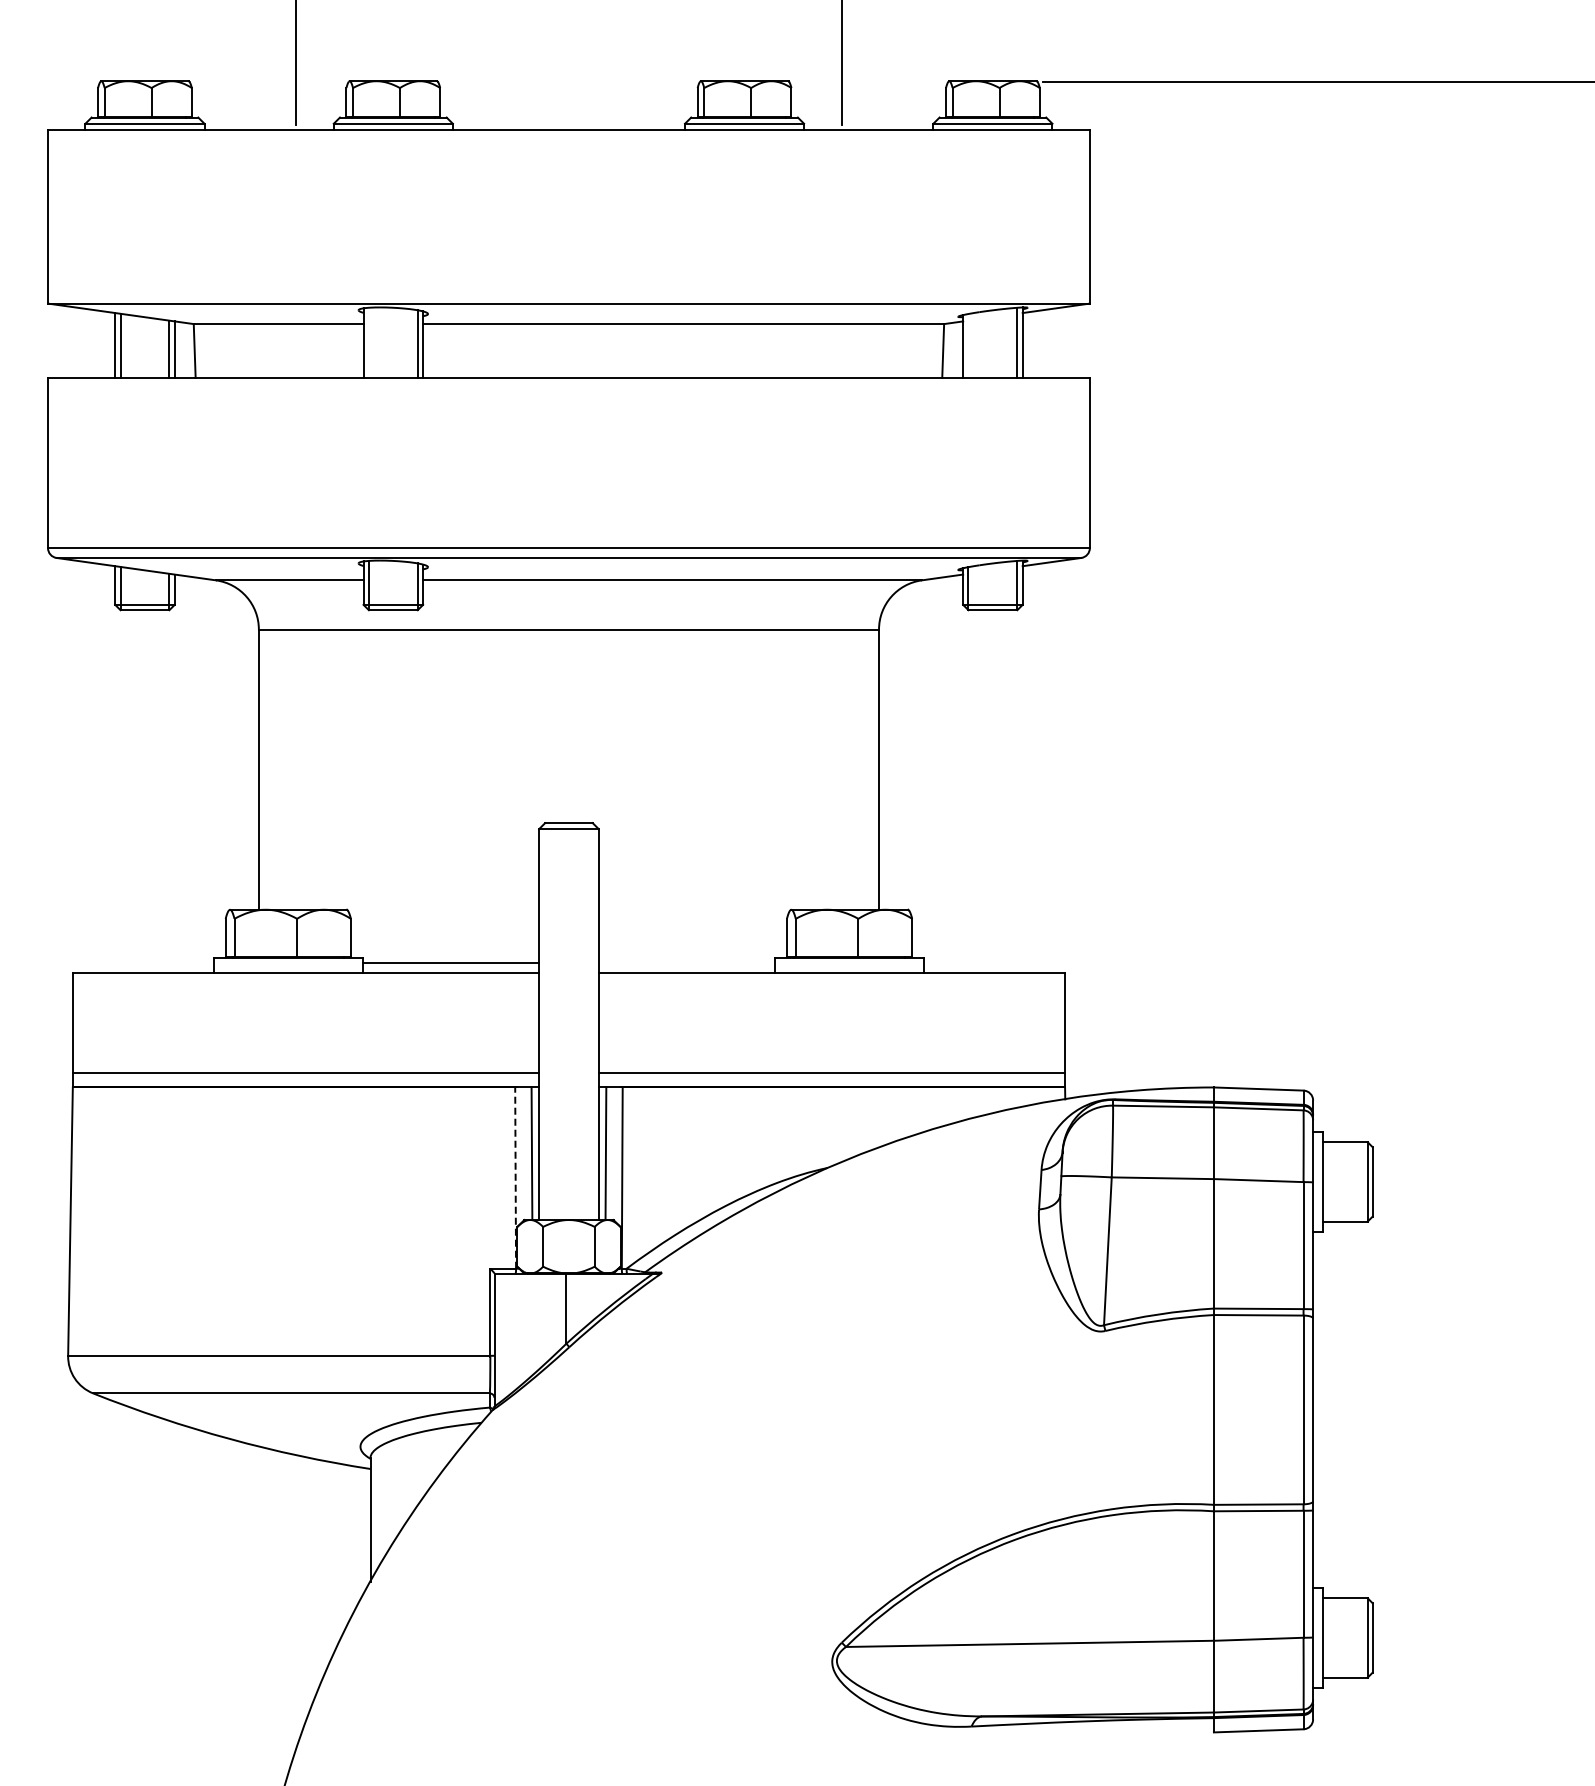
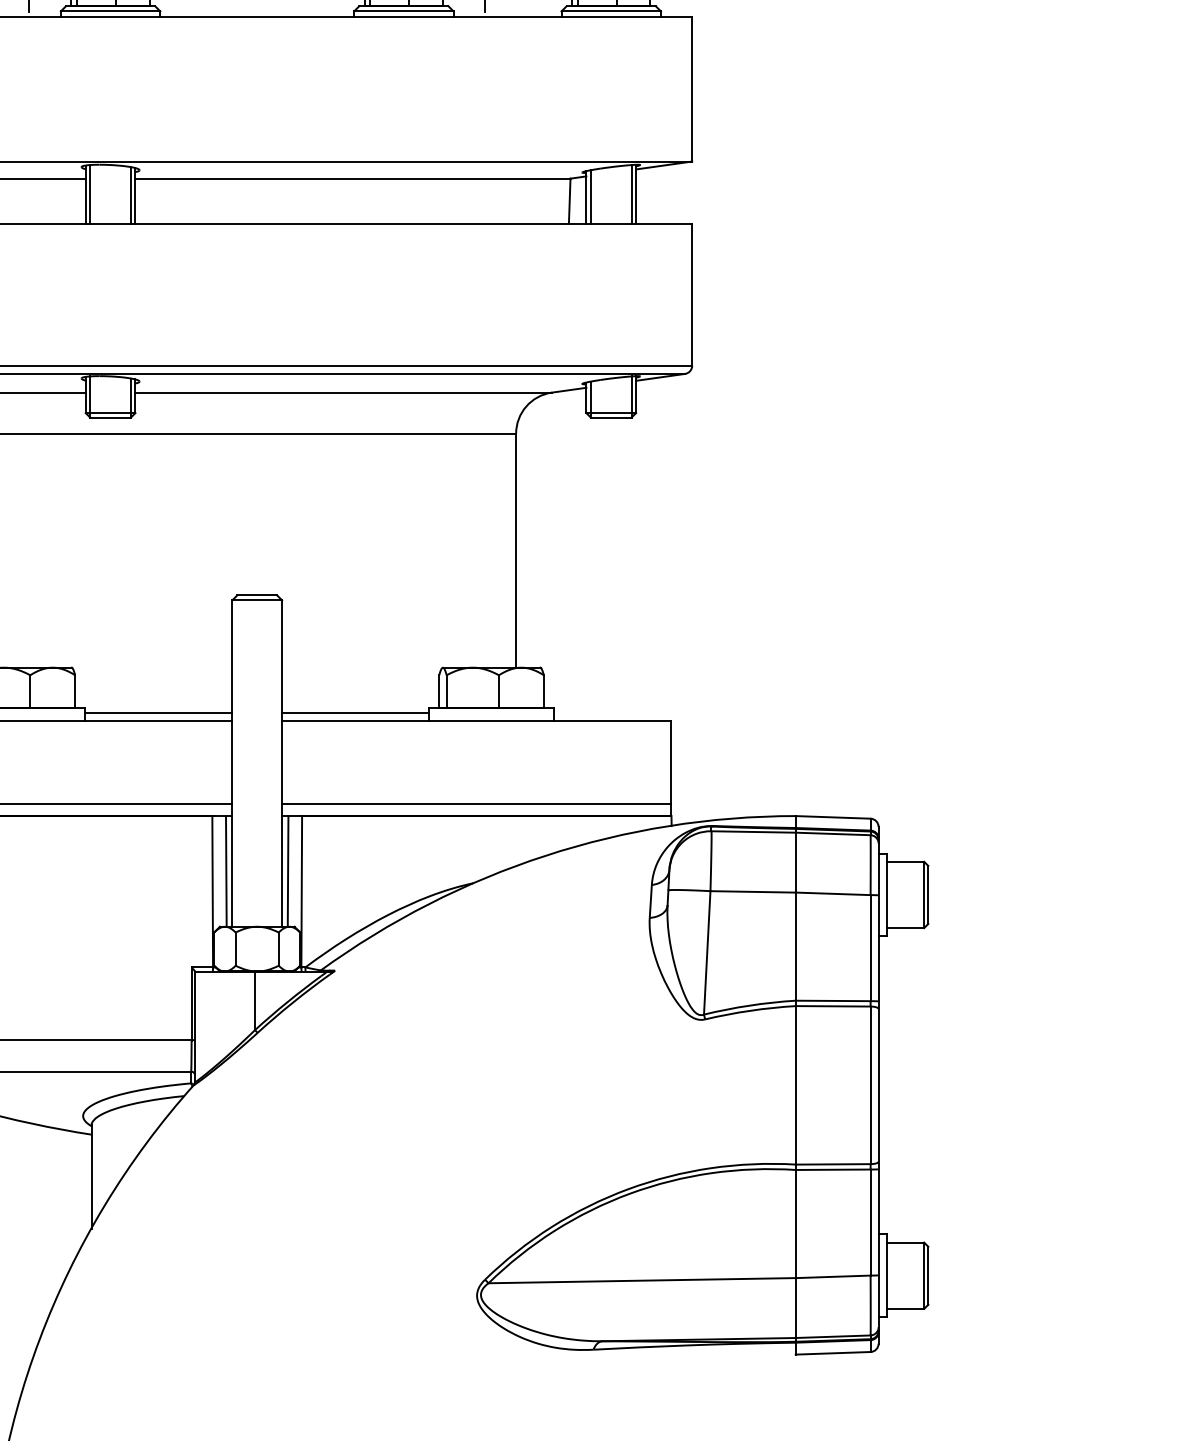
line: (368, 342) -> (89, 194), added
line: (968, 346) -> (590, 197), added
line: (686, 963) -> (355, 712), added
line: (515, 1178) -> (212, 892), dashed -> solid

